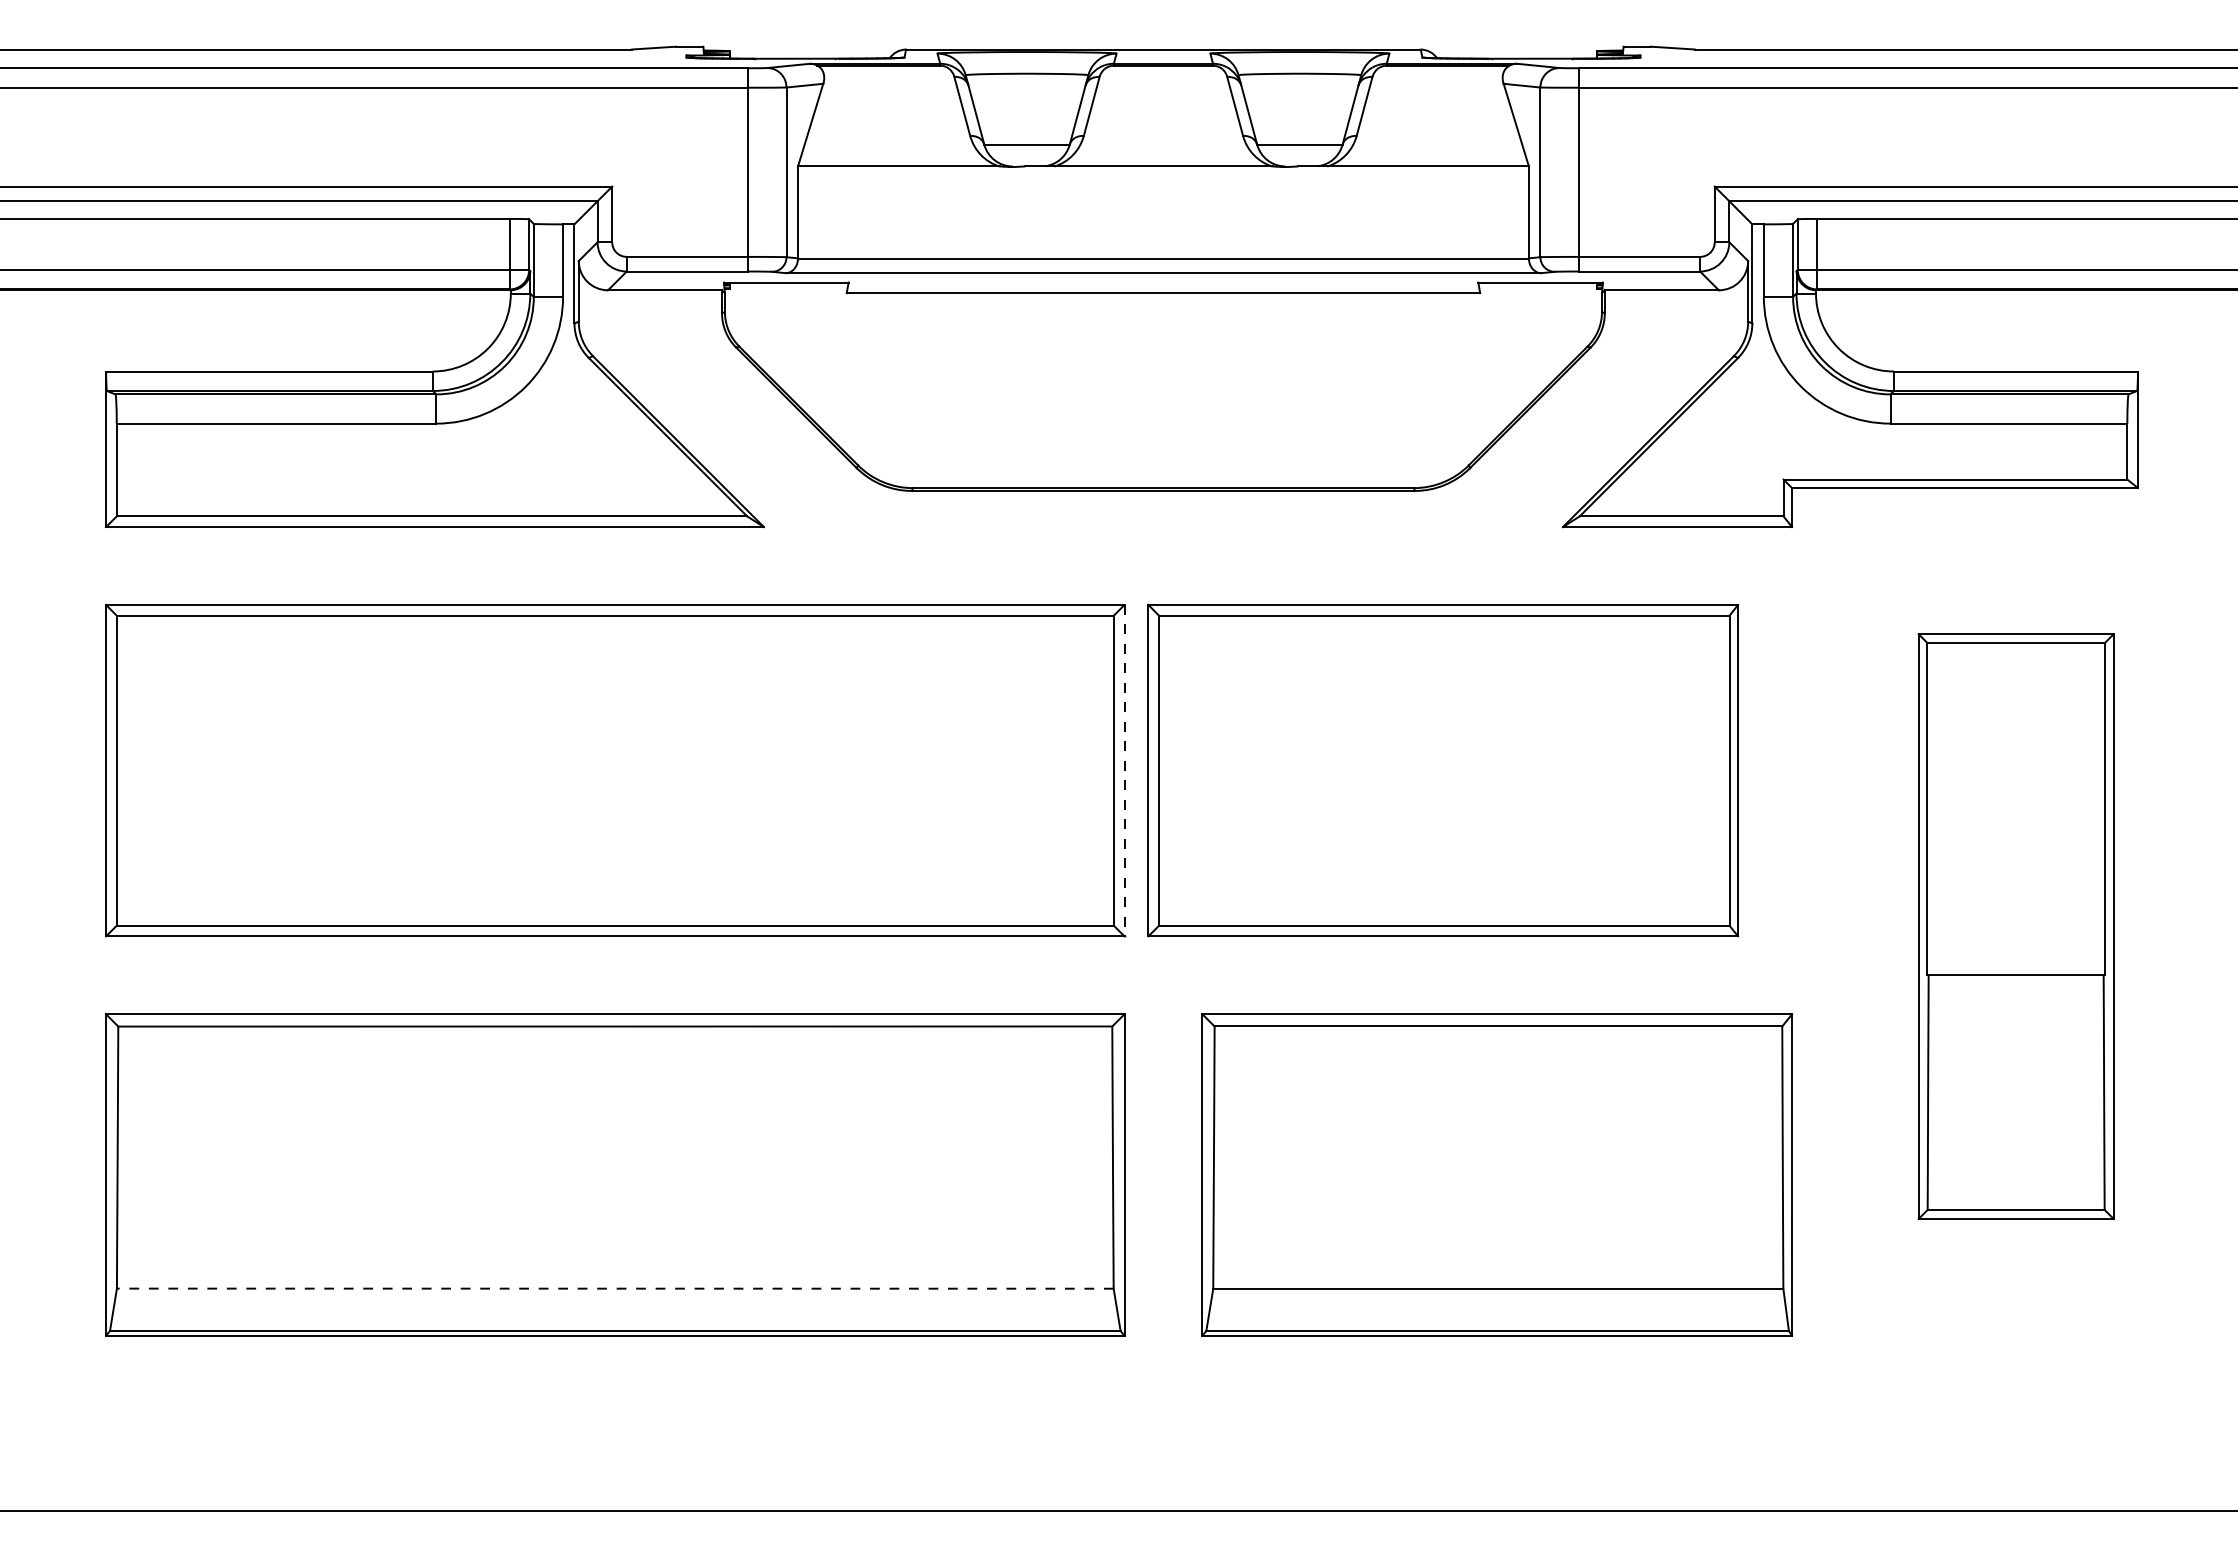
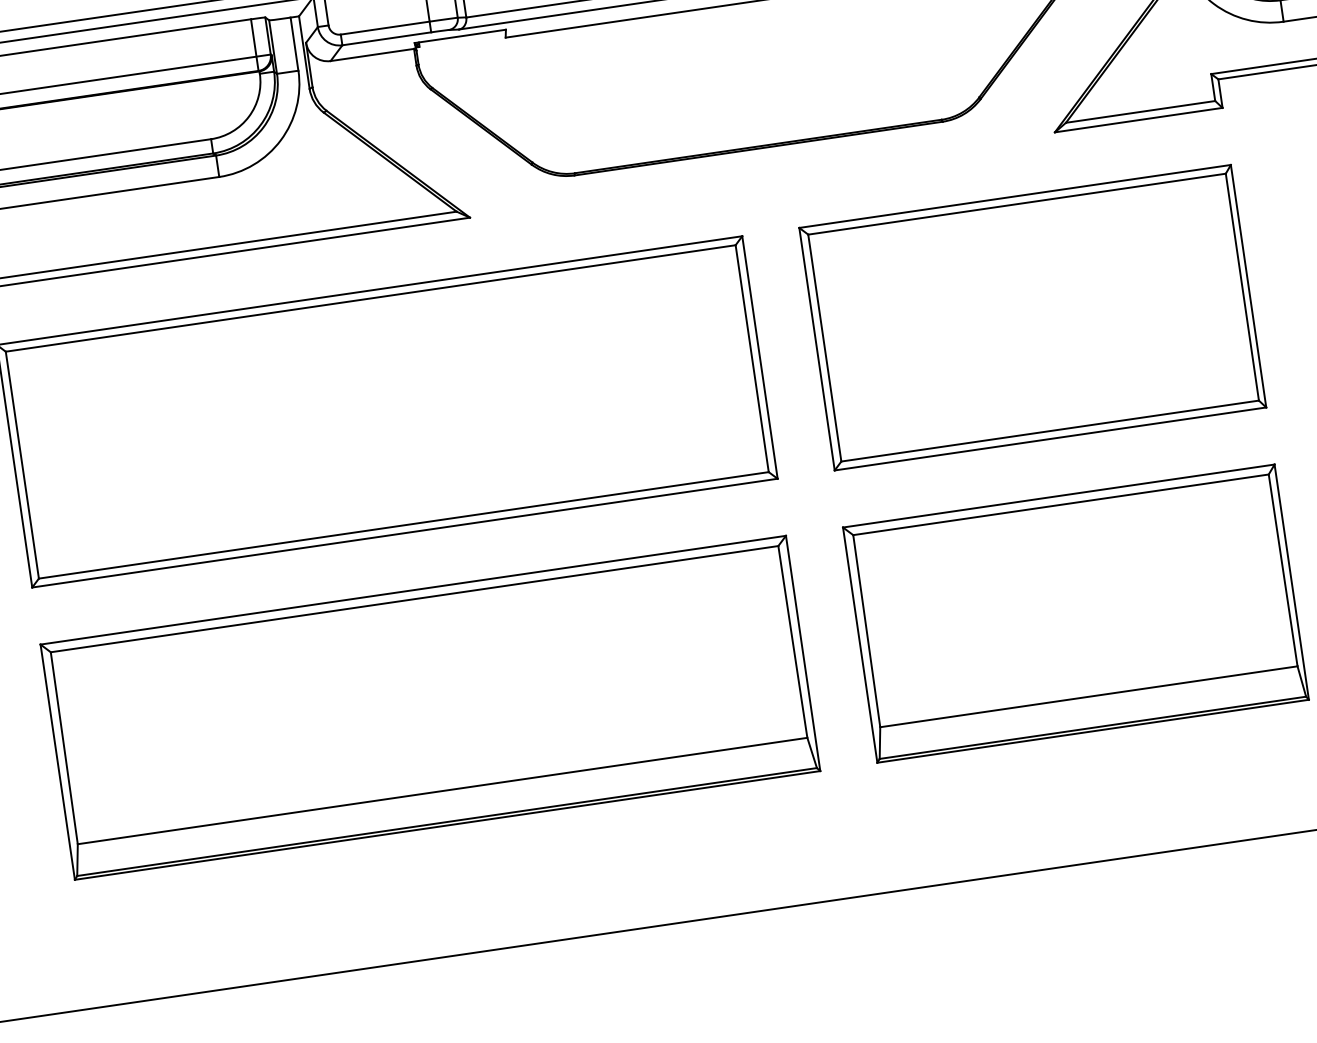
line: (1124, 770) -> (759, 357), dashed -> solid
part: (1443, 770) -> (1032, 317), moved
line: (614, 1288) -> (441, 791), dashed -> solid

